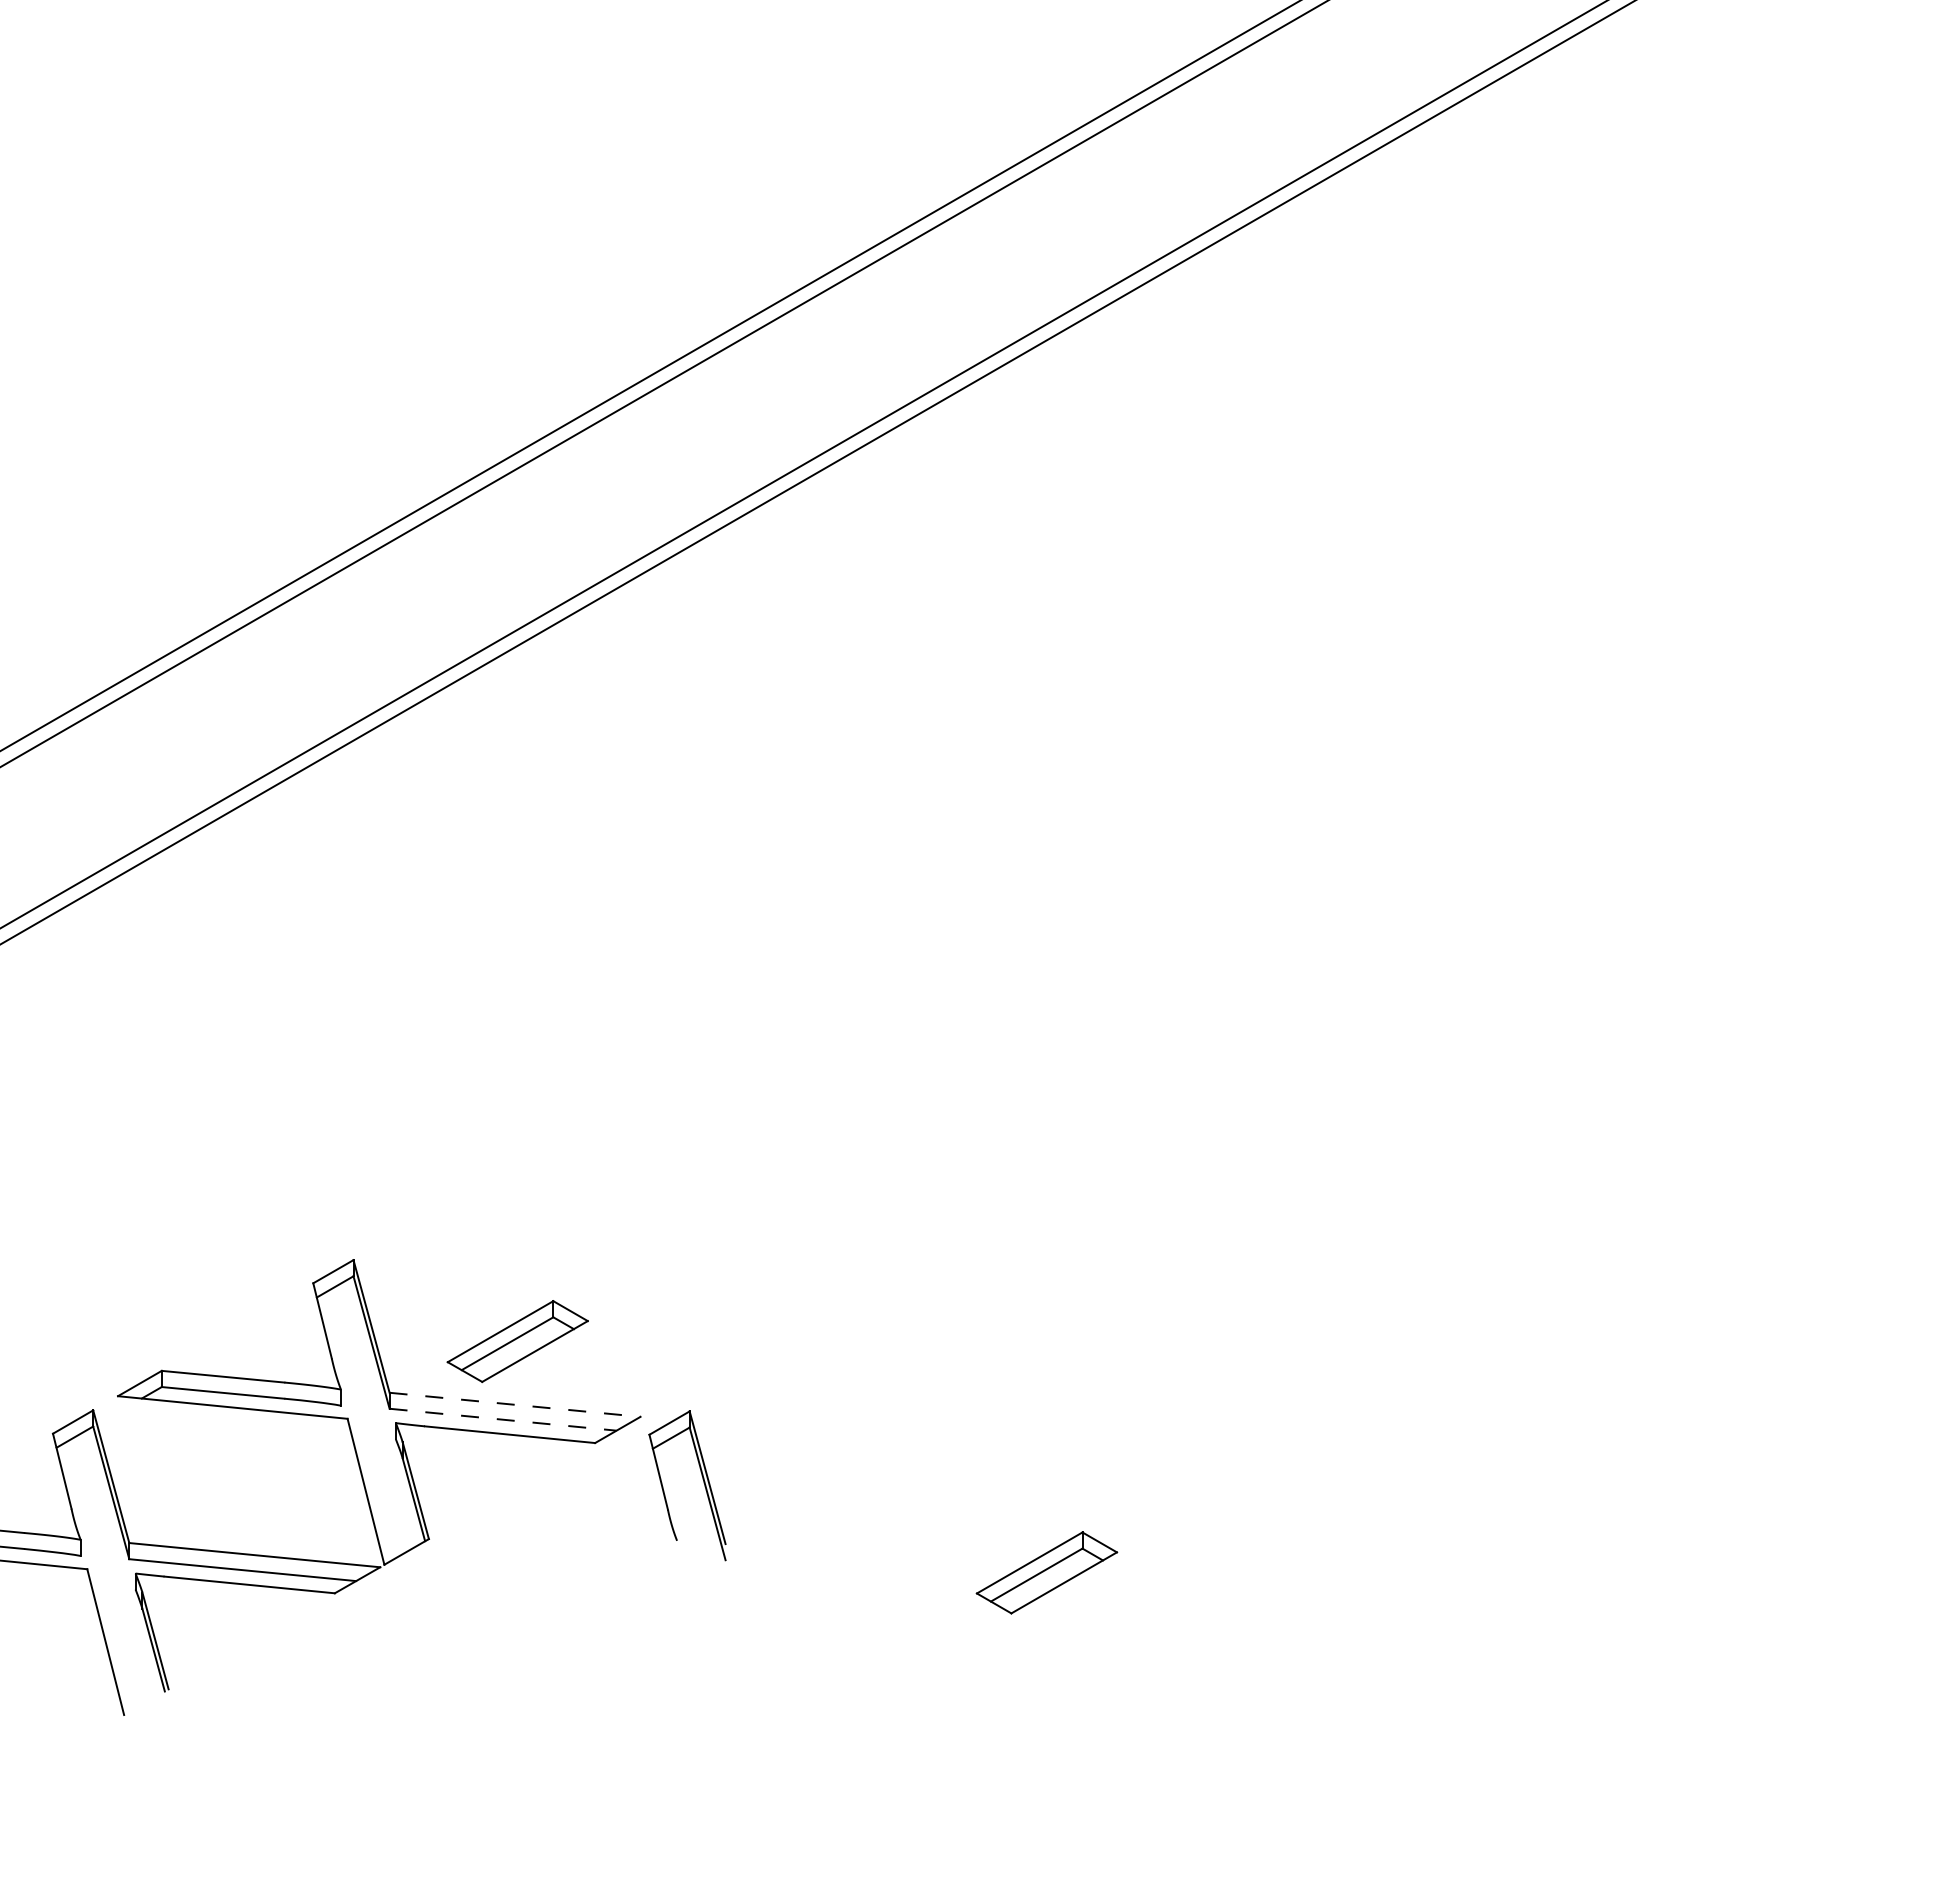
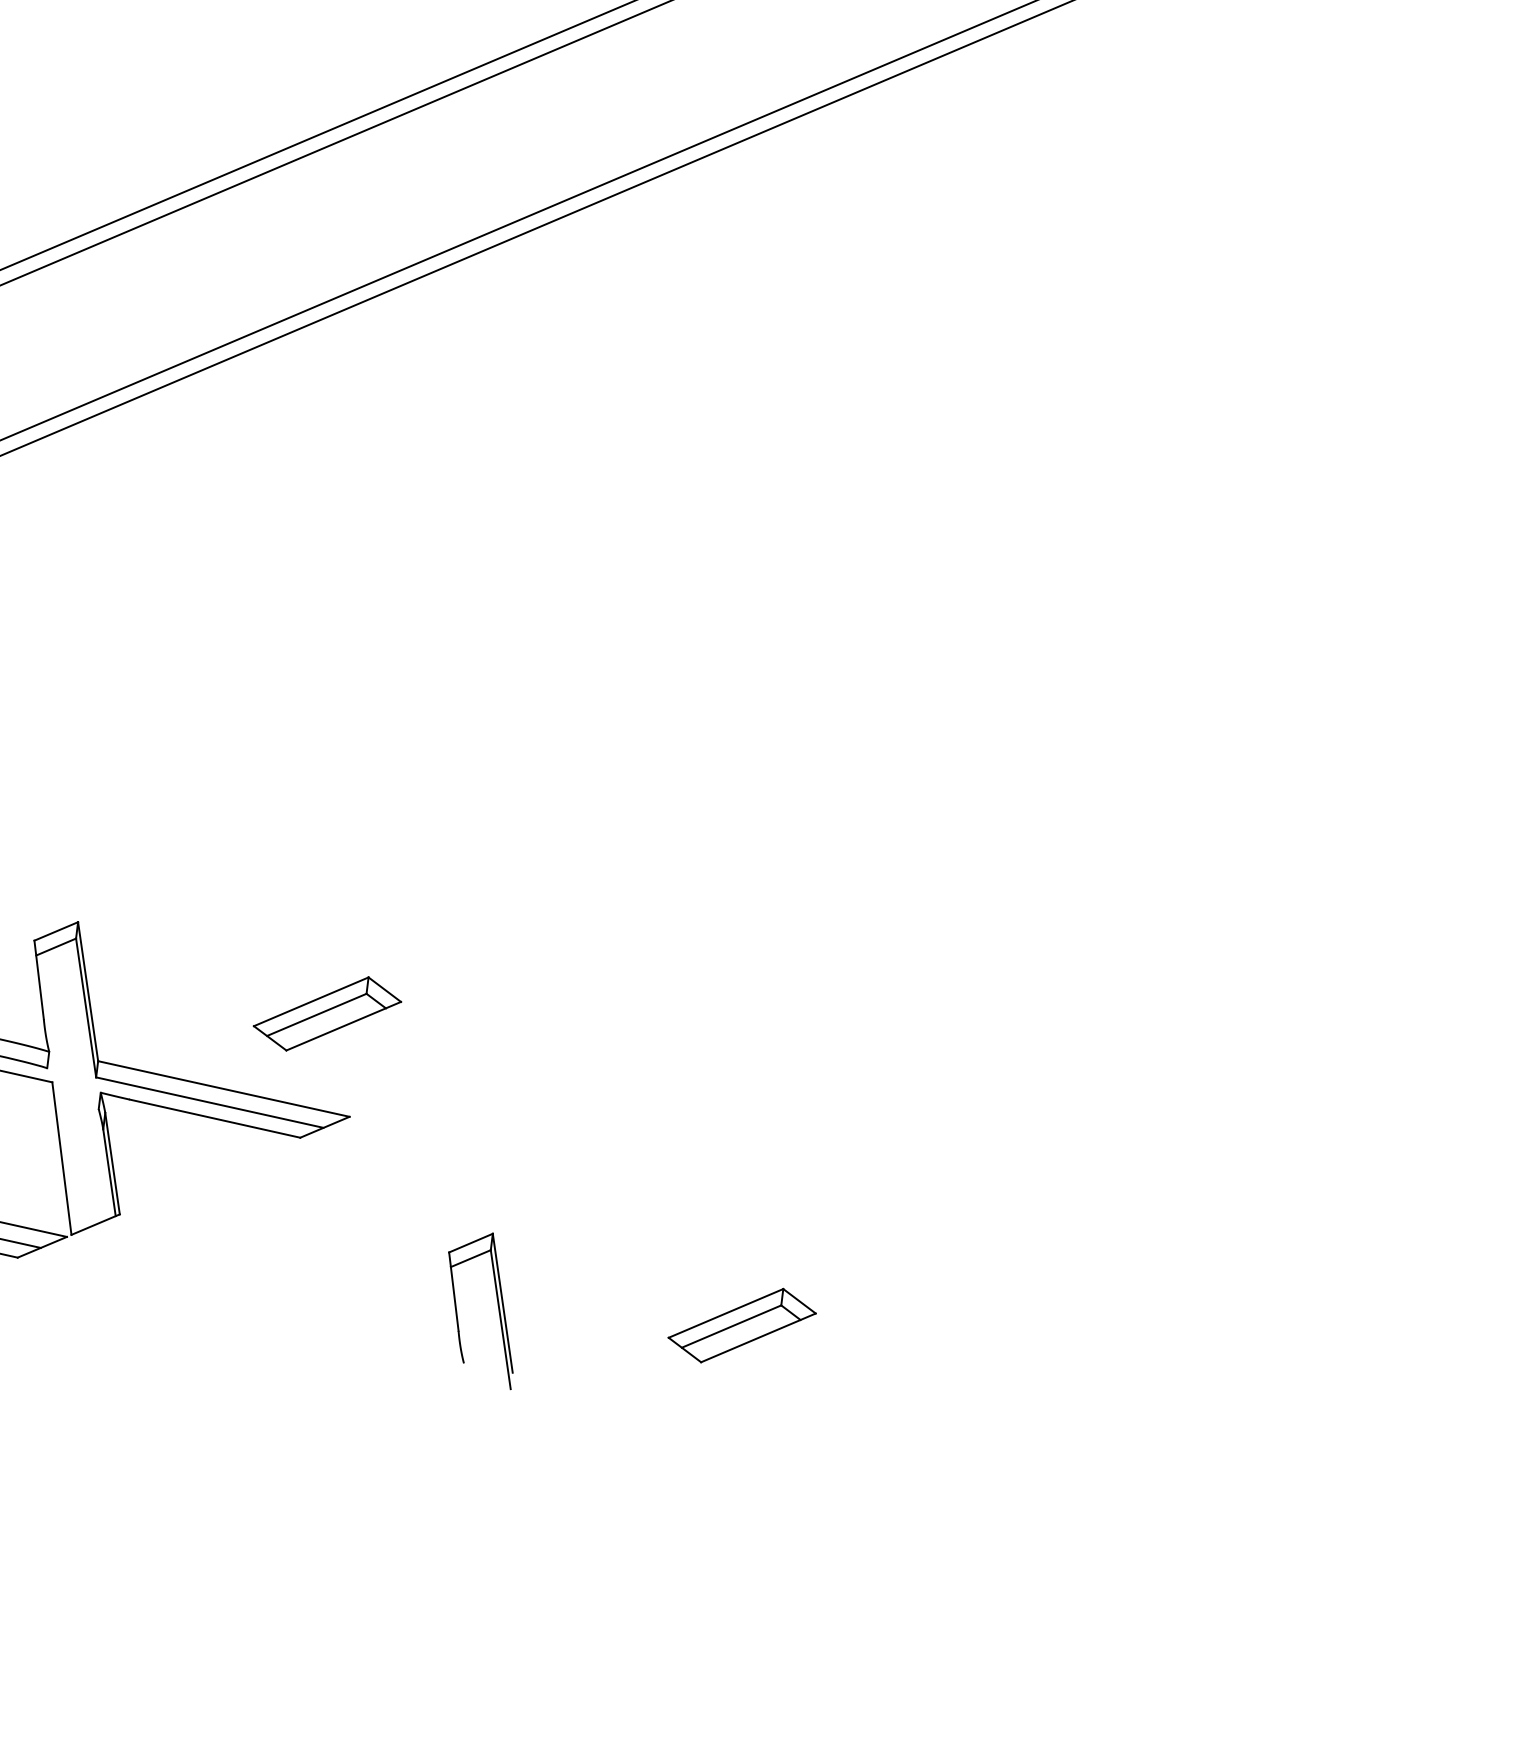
part: (517, 1341) -> (327, 1013), moved
line: (515, 1404) -> (224, 1088), dashed -> solid
line: (503, 1419) -> (210, 1102), dashed -> solid
part: (703, 1483) -> (497, 1308), moved

